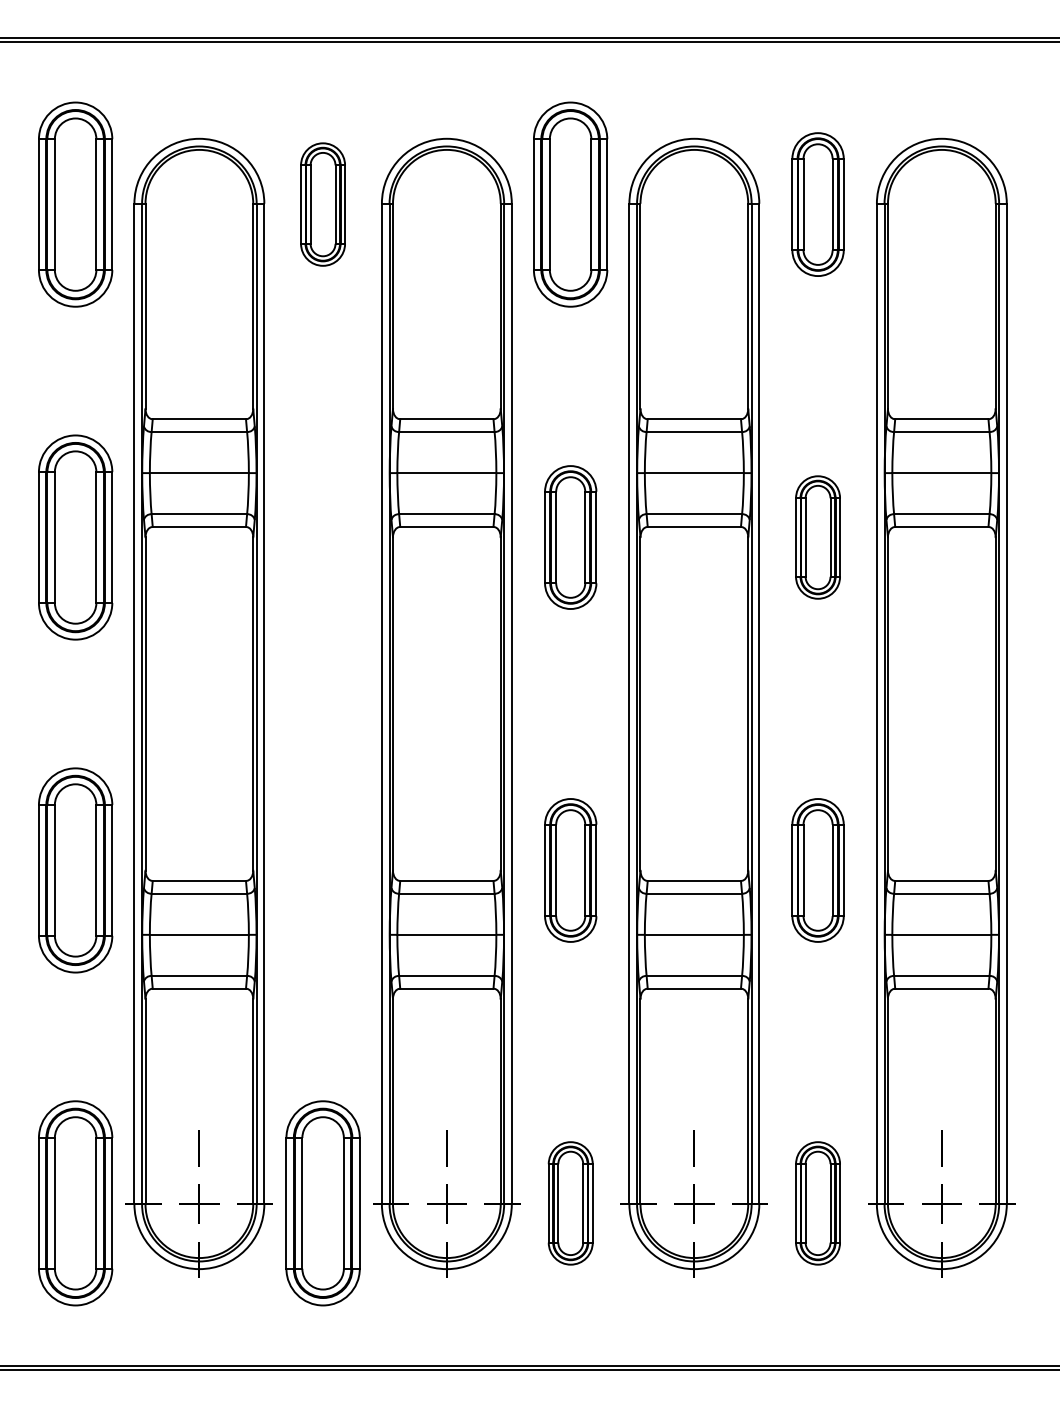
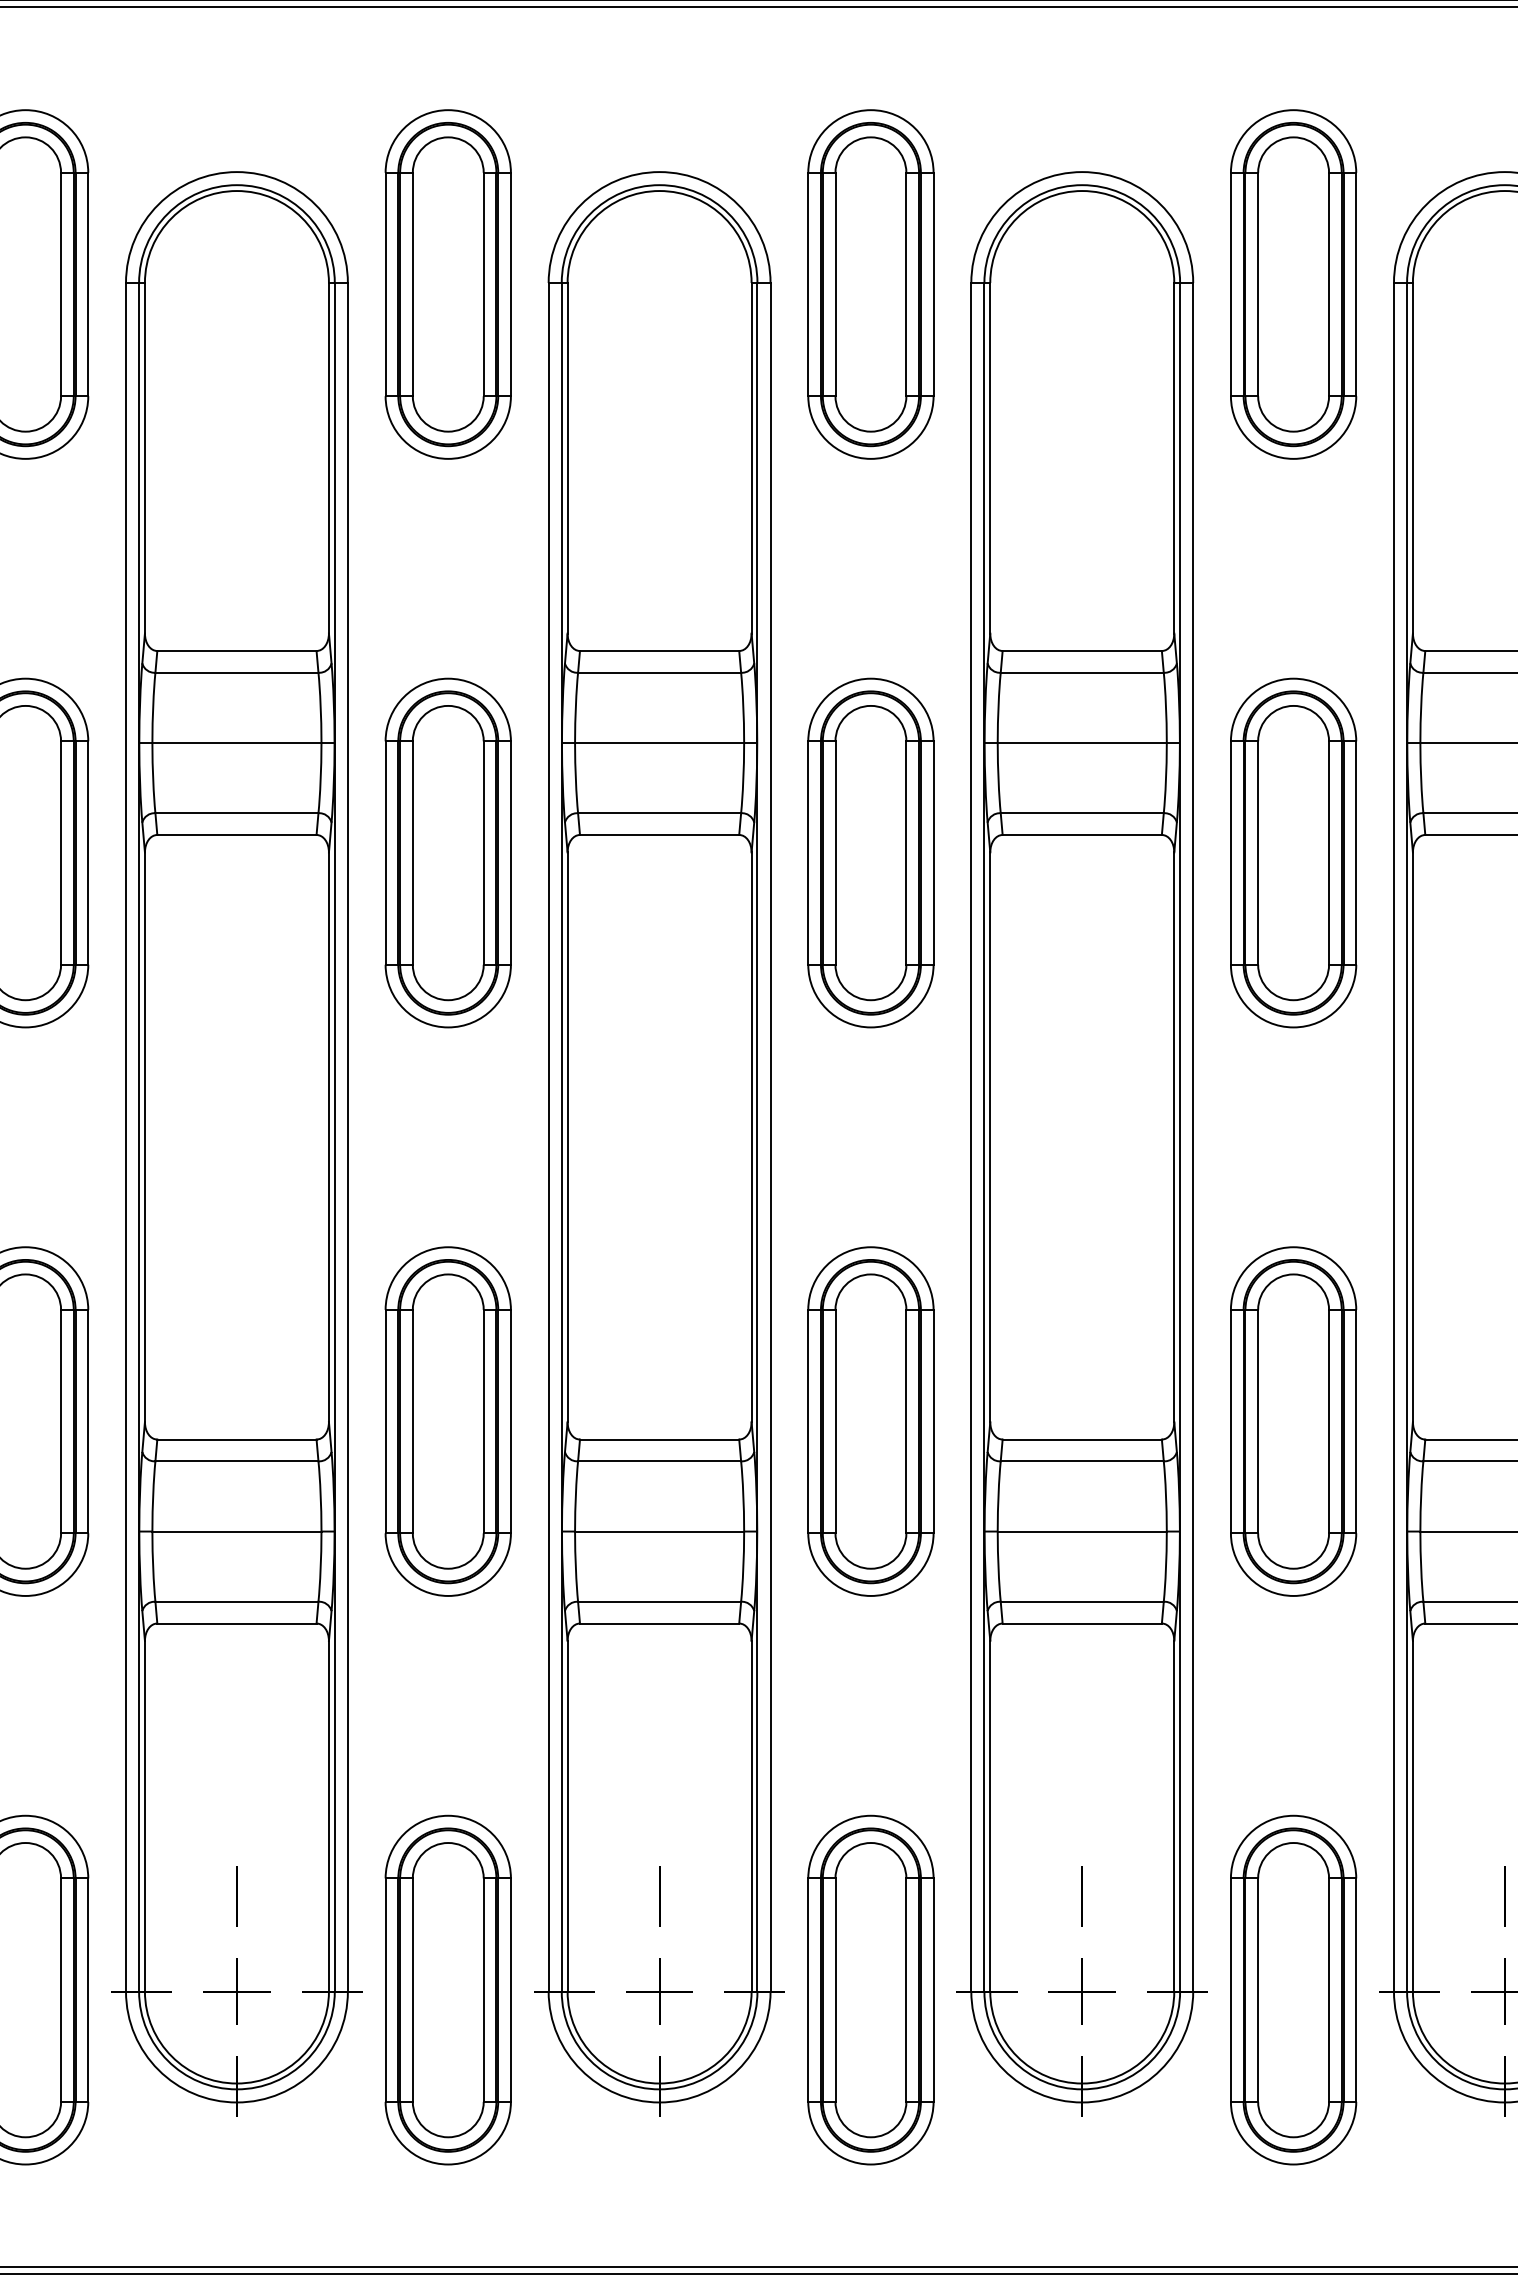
part: (322, 204) -> (447, 284), size x1.67
part: (817, 204) -> (1292, 284), size x1.43
part: (322, 537) -> (447, 852), added
part: (570, 537) -> (870, 852), size x1.43
part: (817, 537) -> (1292, 852), size x1.67
part: (322, 870) -> (447, 1421), added
part: (570, 870) -> (870, 1421), size x1.43
part: (817, 870) -> (1292, 1421), size x1.43
part: (570, 1203) -> (870, 1990), size x1.67
part: (817, 1203) -> (1292, 1990), size x1.67

